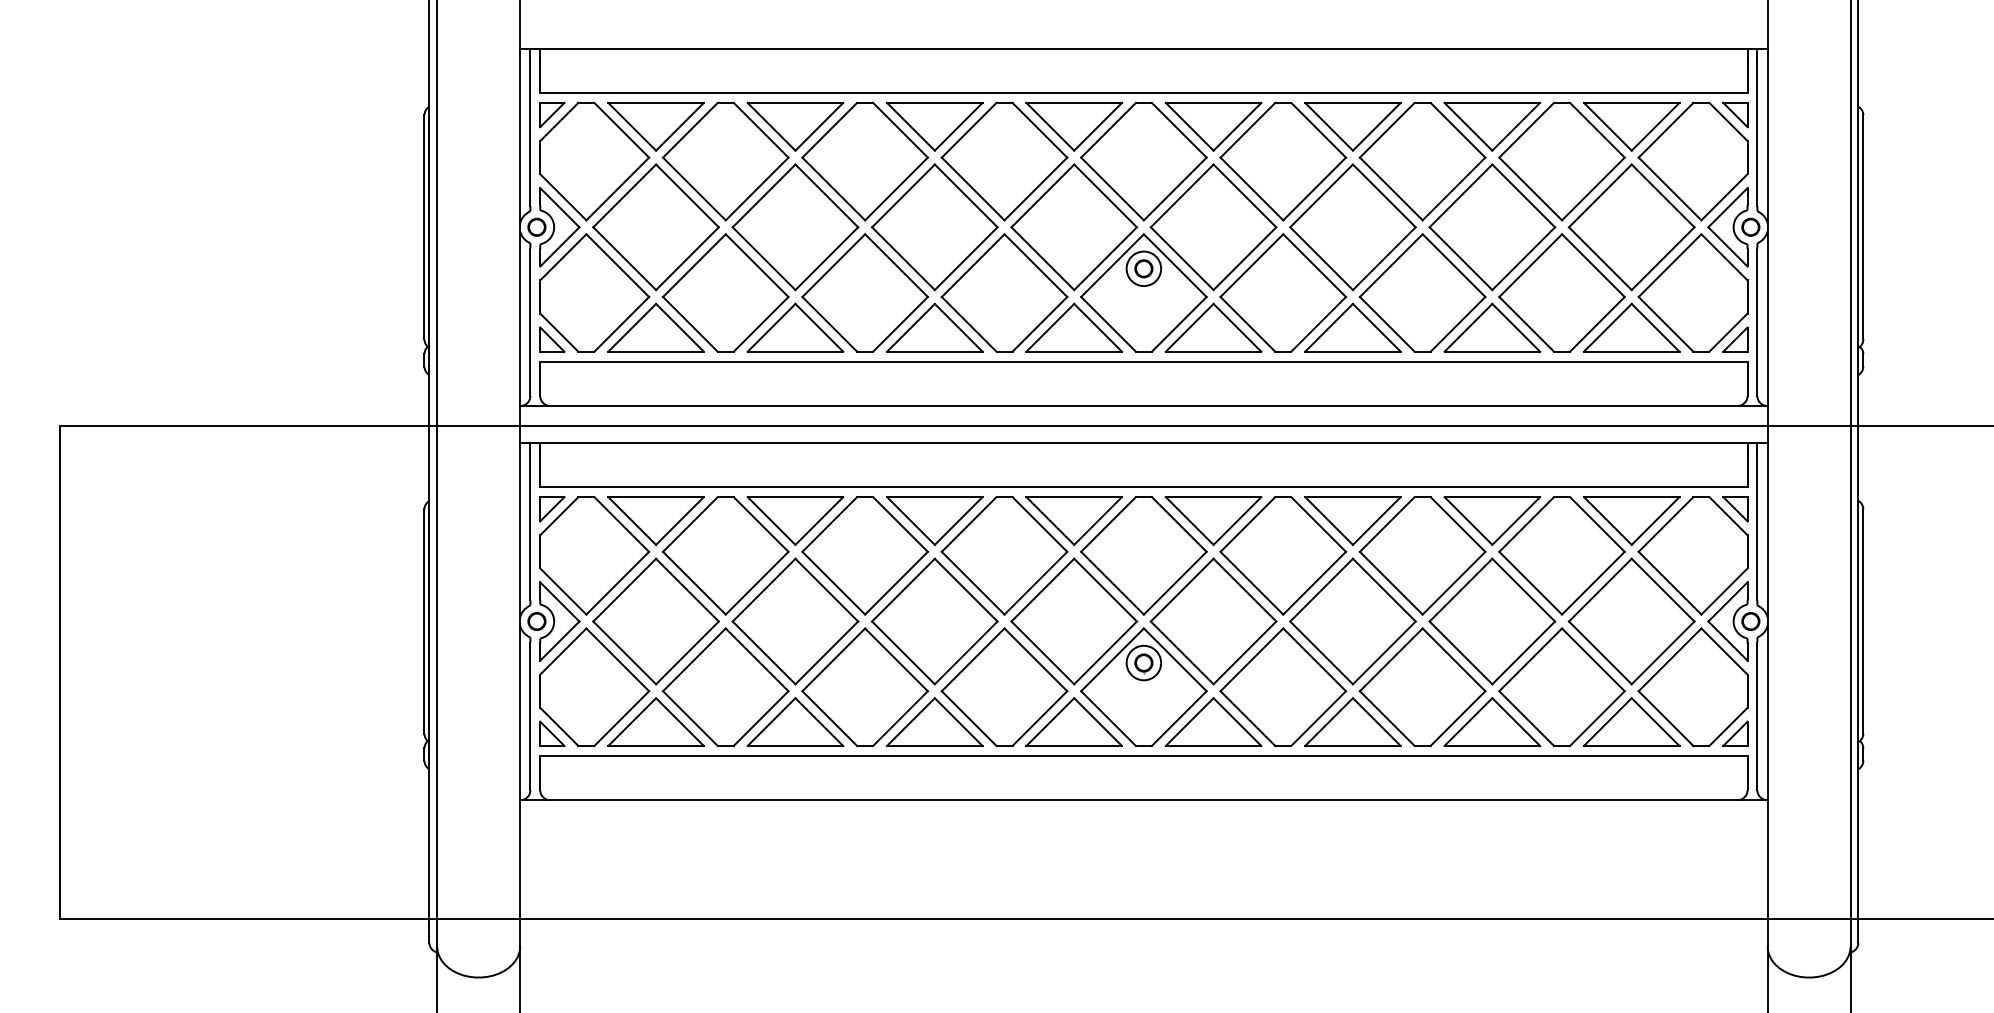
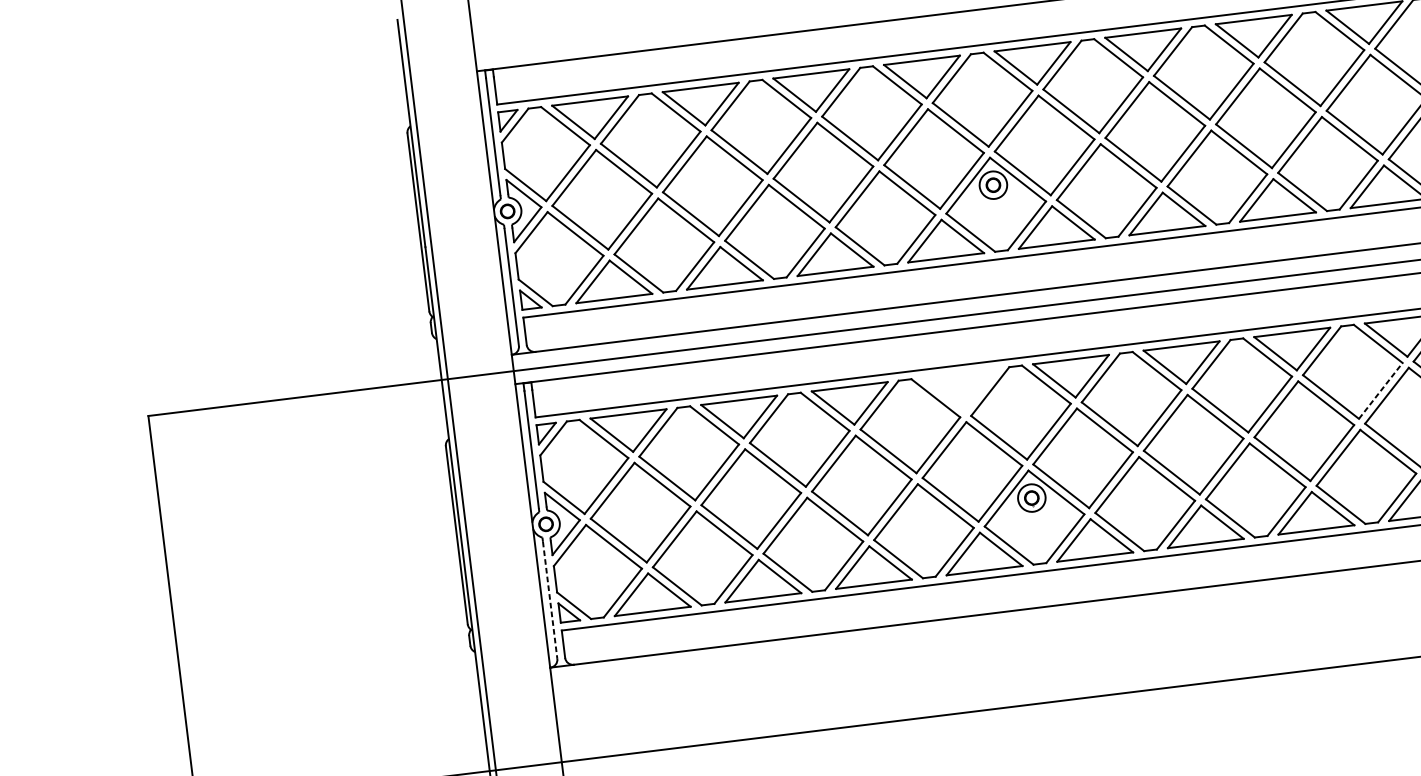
part: (1073, 520) -> (962, 391), removed
line: (1593, 582) -> (1380, 390), solid -> dashed
line: (530, 716) -> (550, 600), solid -> dashed

